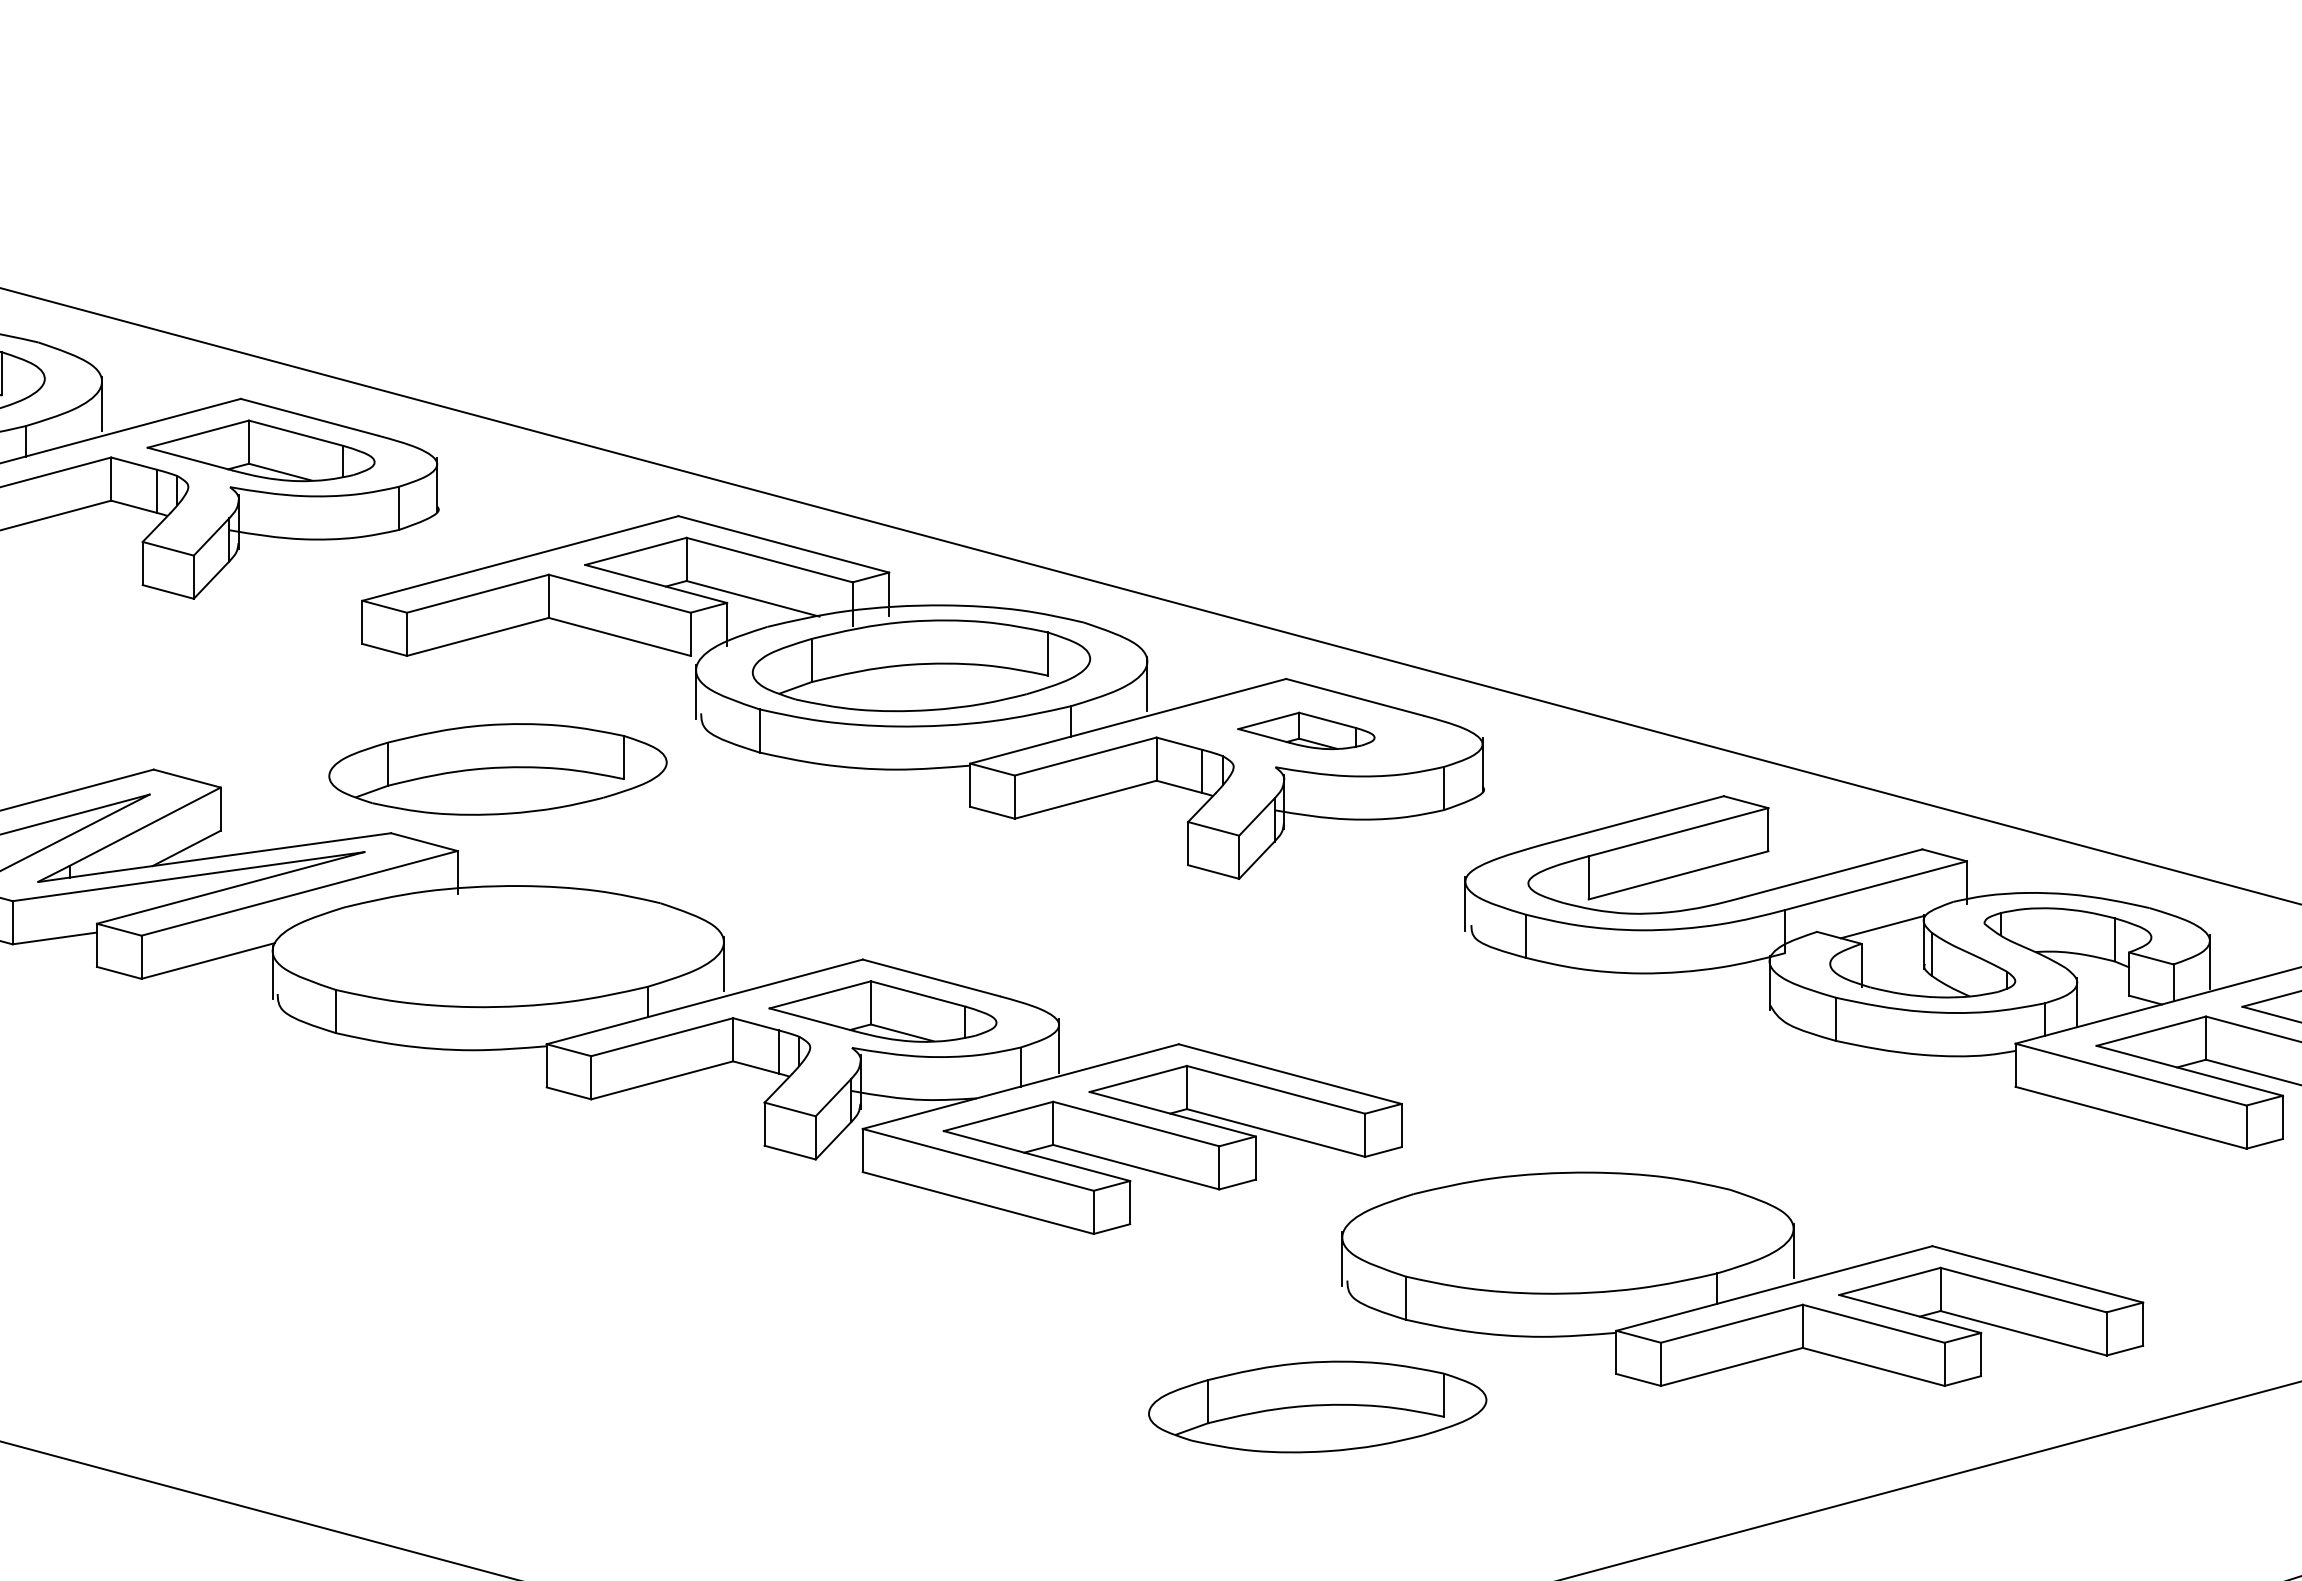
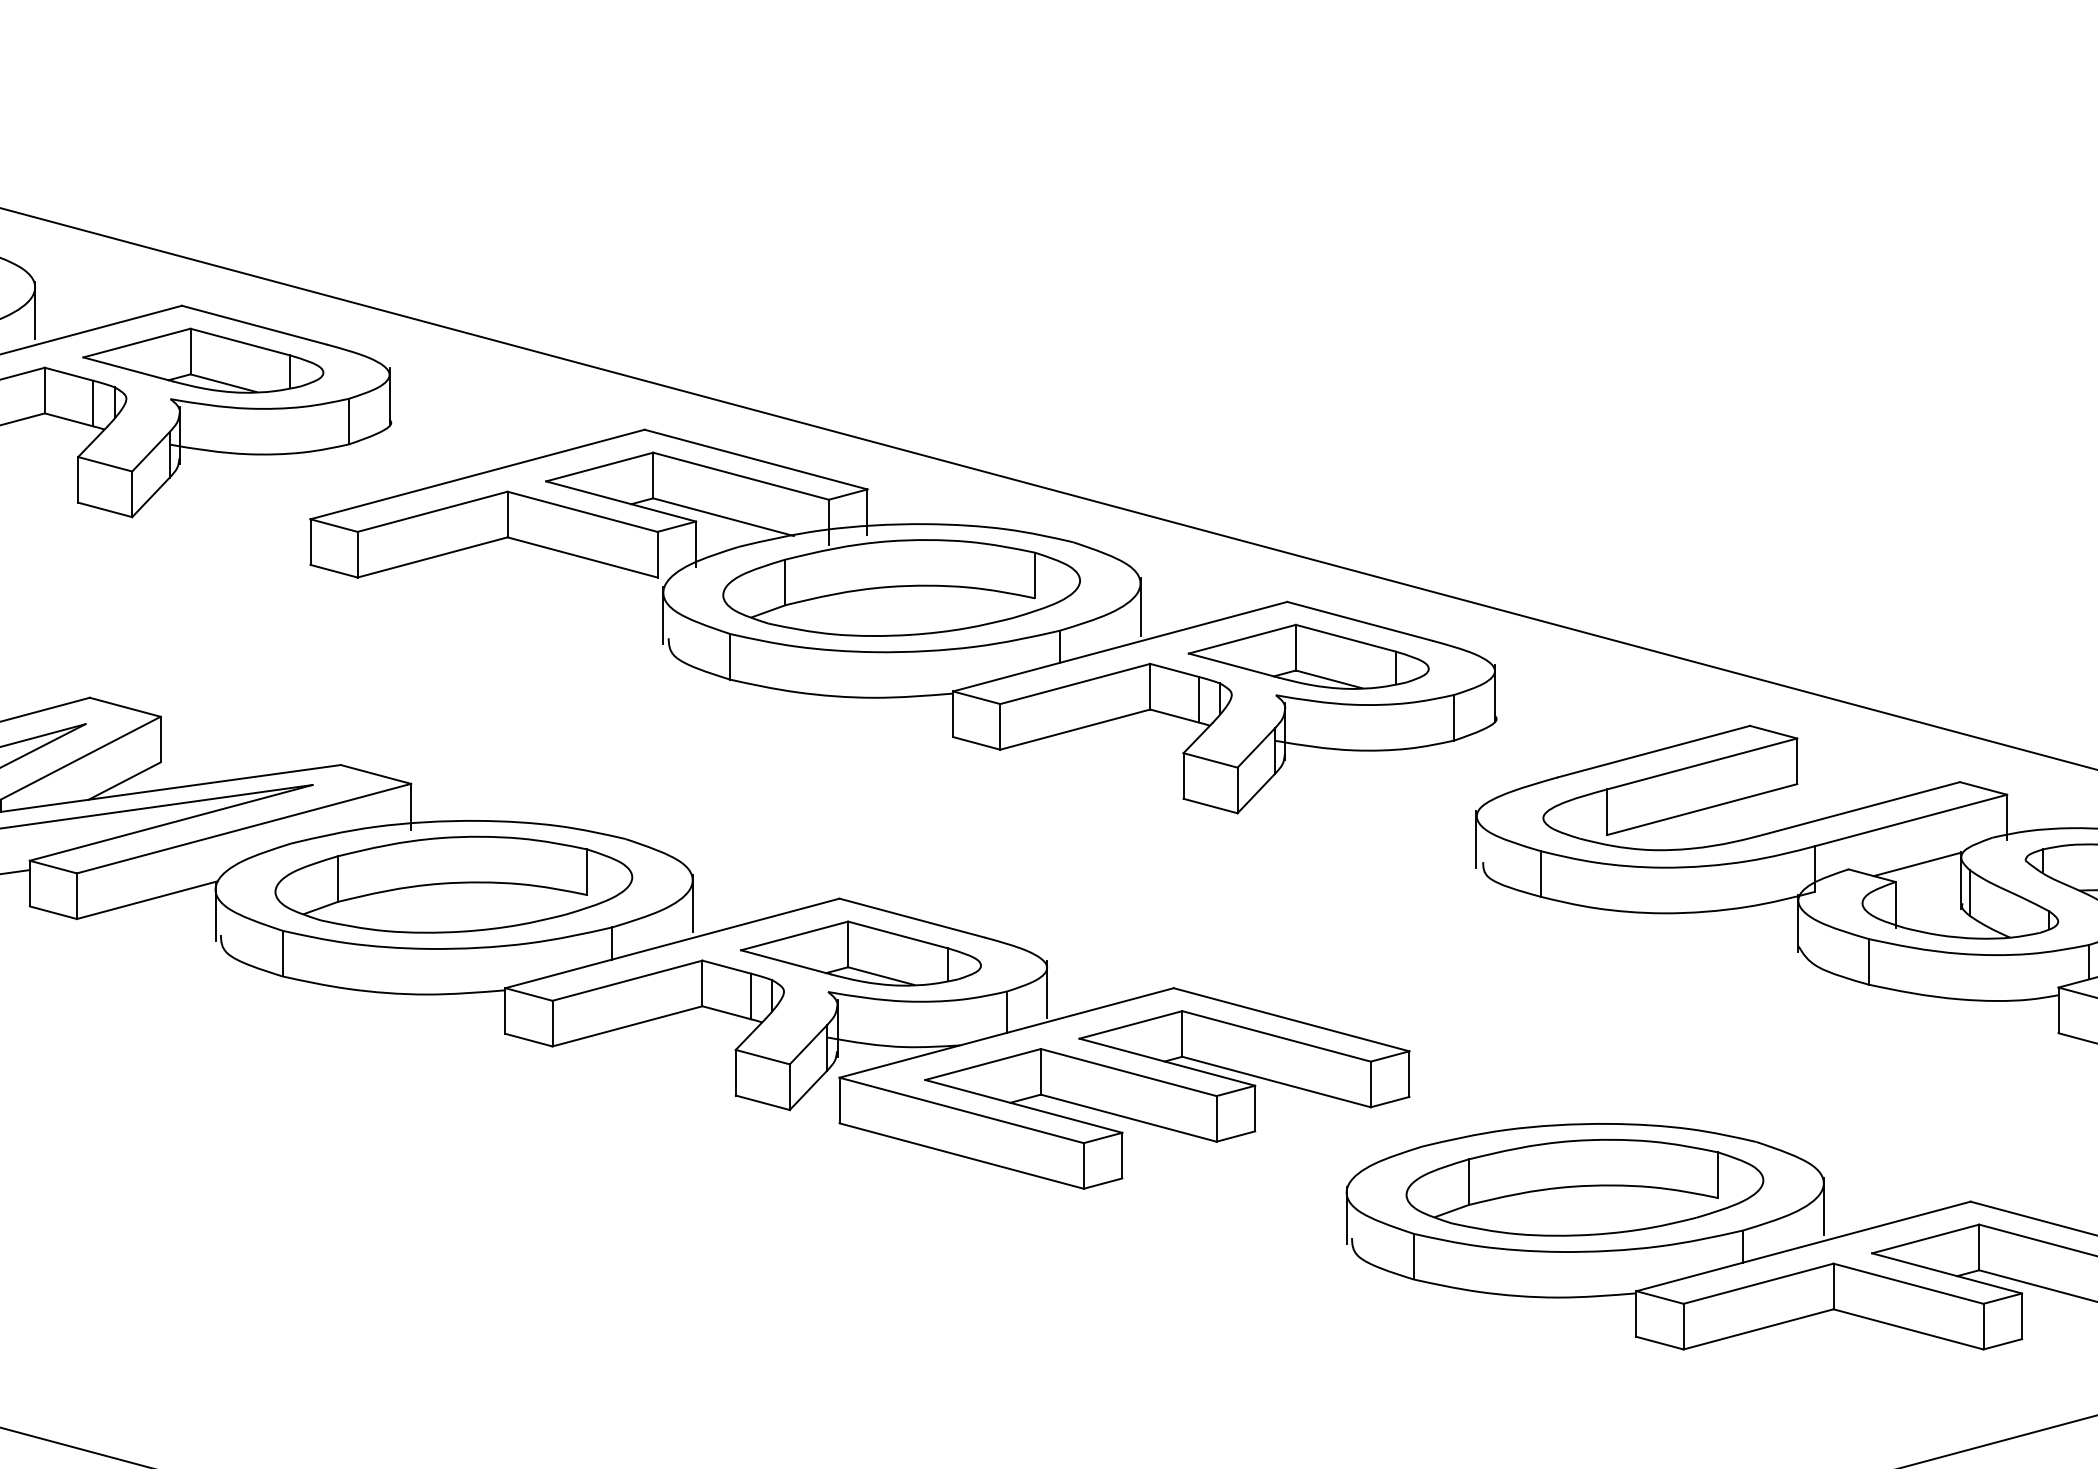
part: (1306, 730) -> (1308, 656), size x1.67
part: (497, 769) -> (453, 884), moved
part: (1317, 1406) -> (1584, 1187), moved

